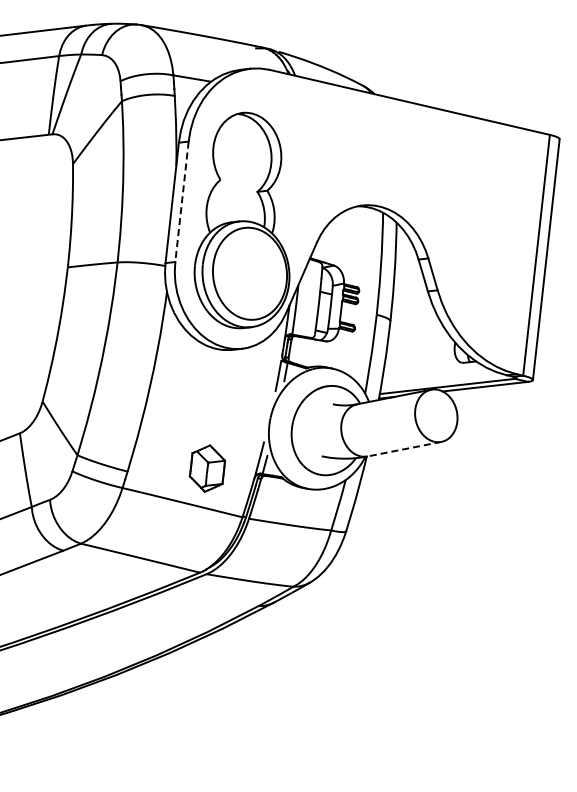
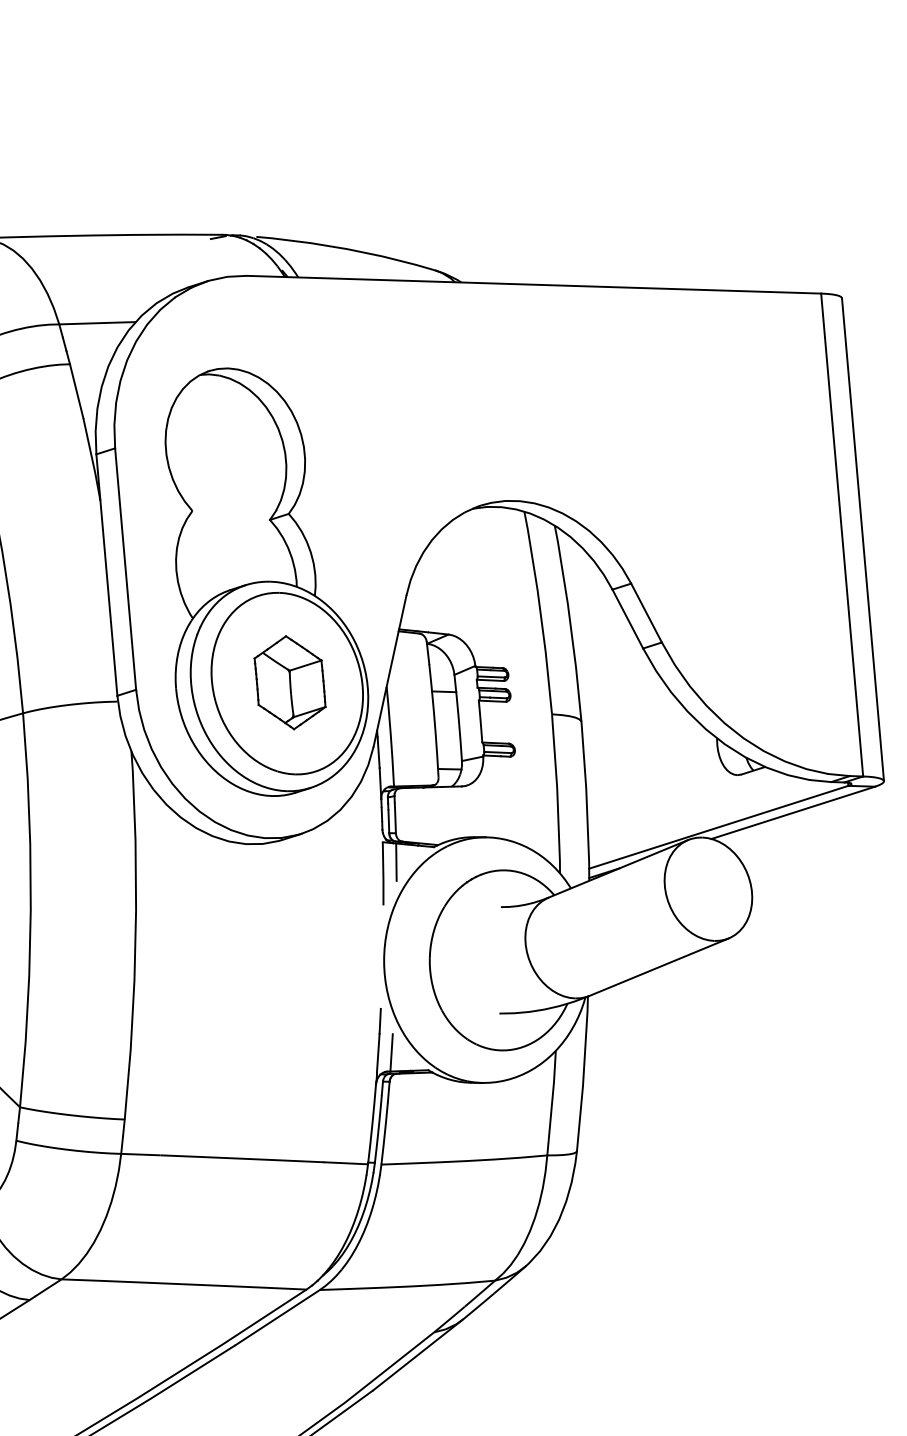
line: (181, 201) -> (124, 568), dashed -> solid
line: (404, 449) -> (659, 967), dashed -> solid
part: (207, 468) -> (290, 682), moved

